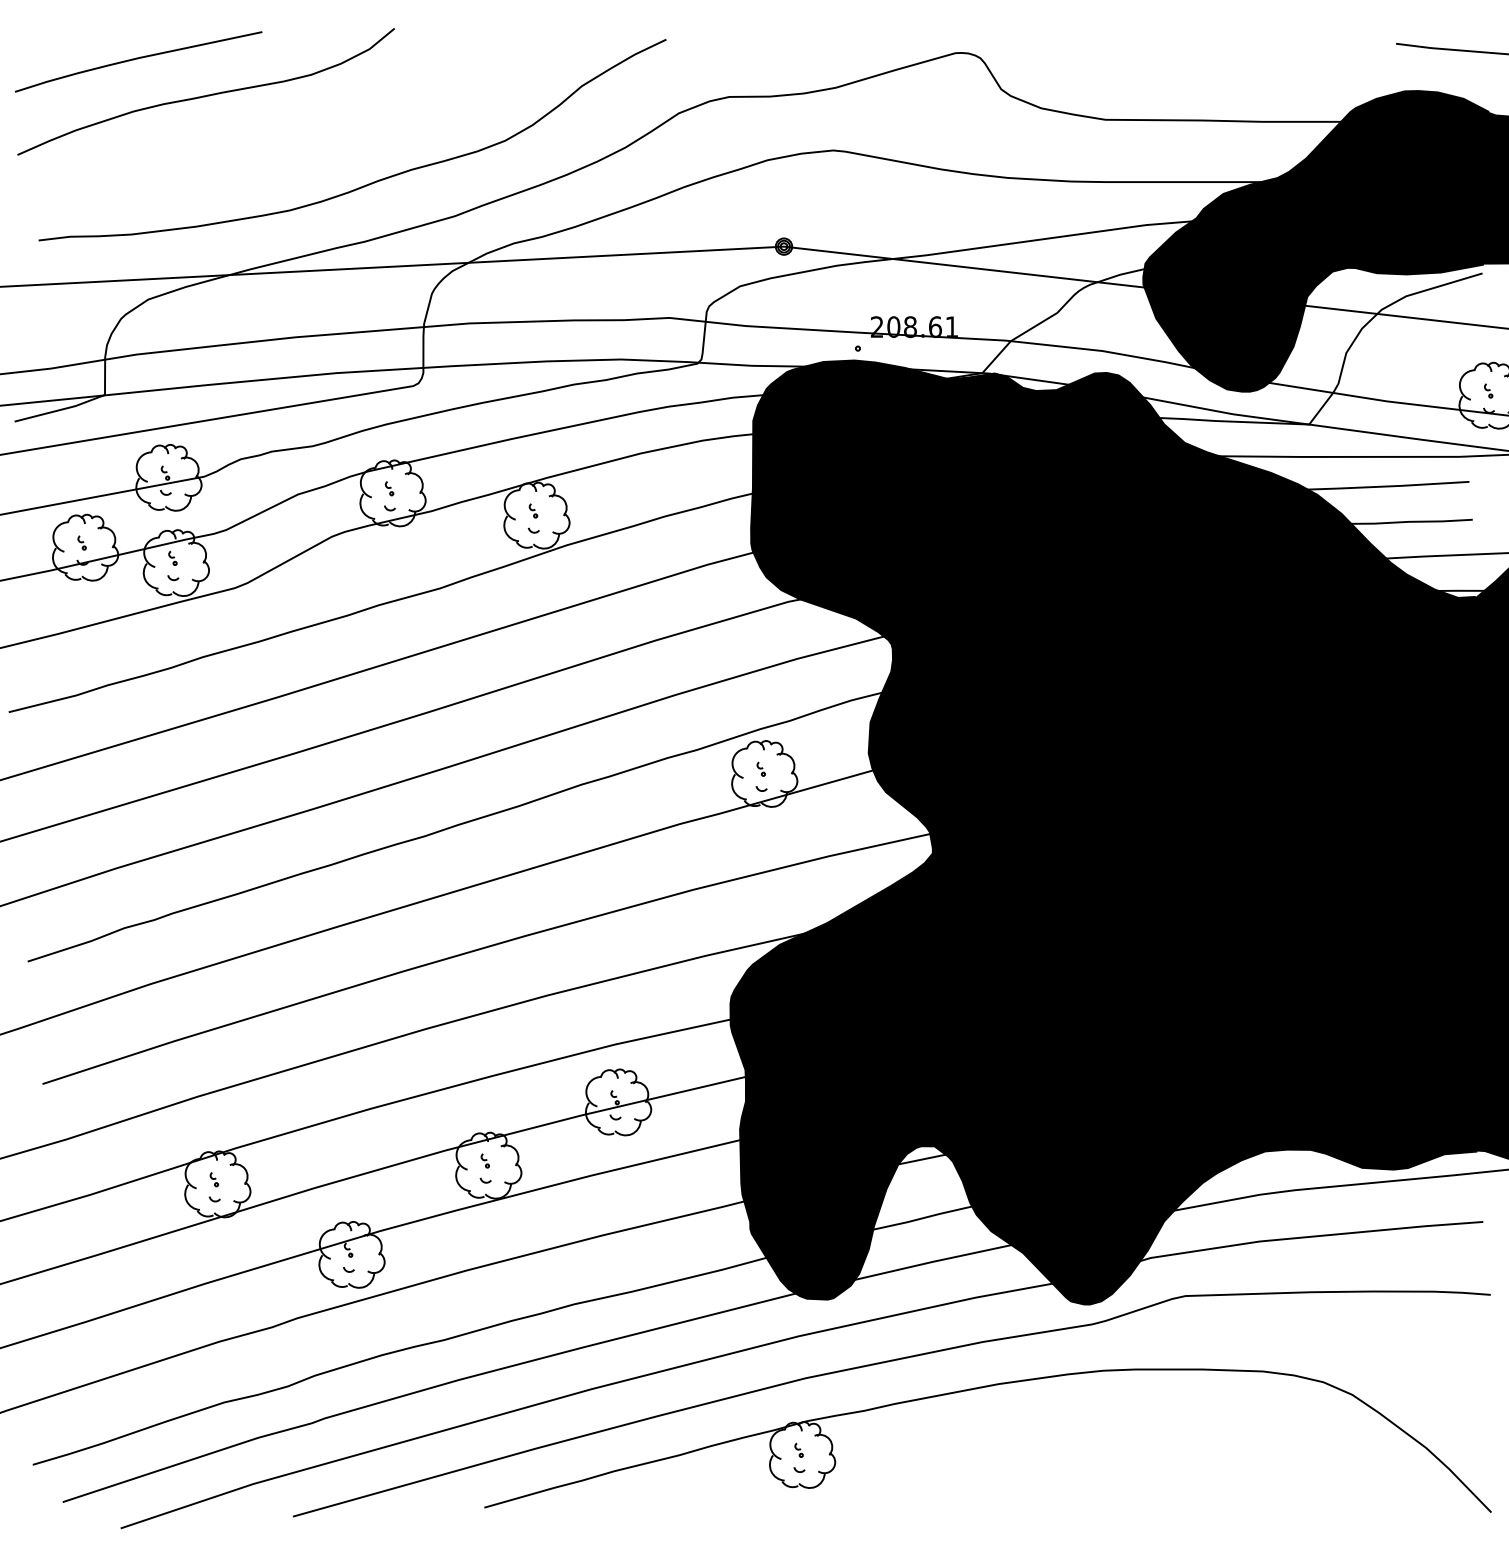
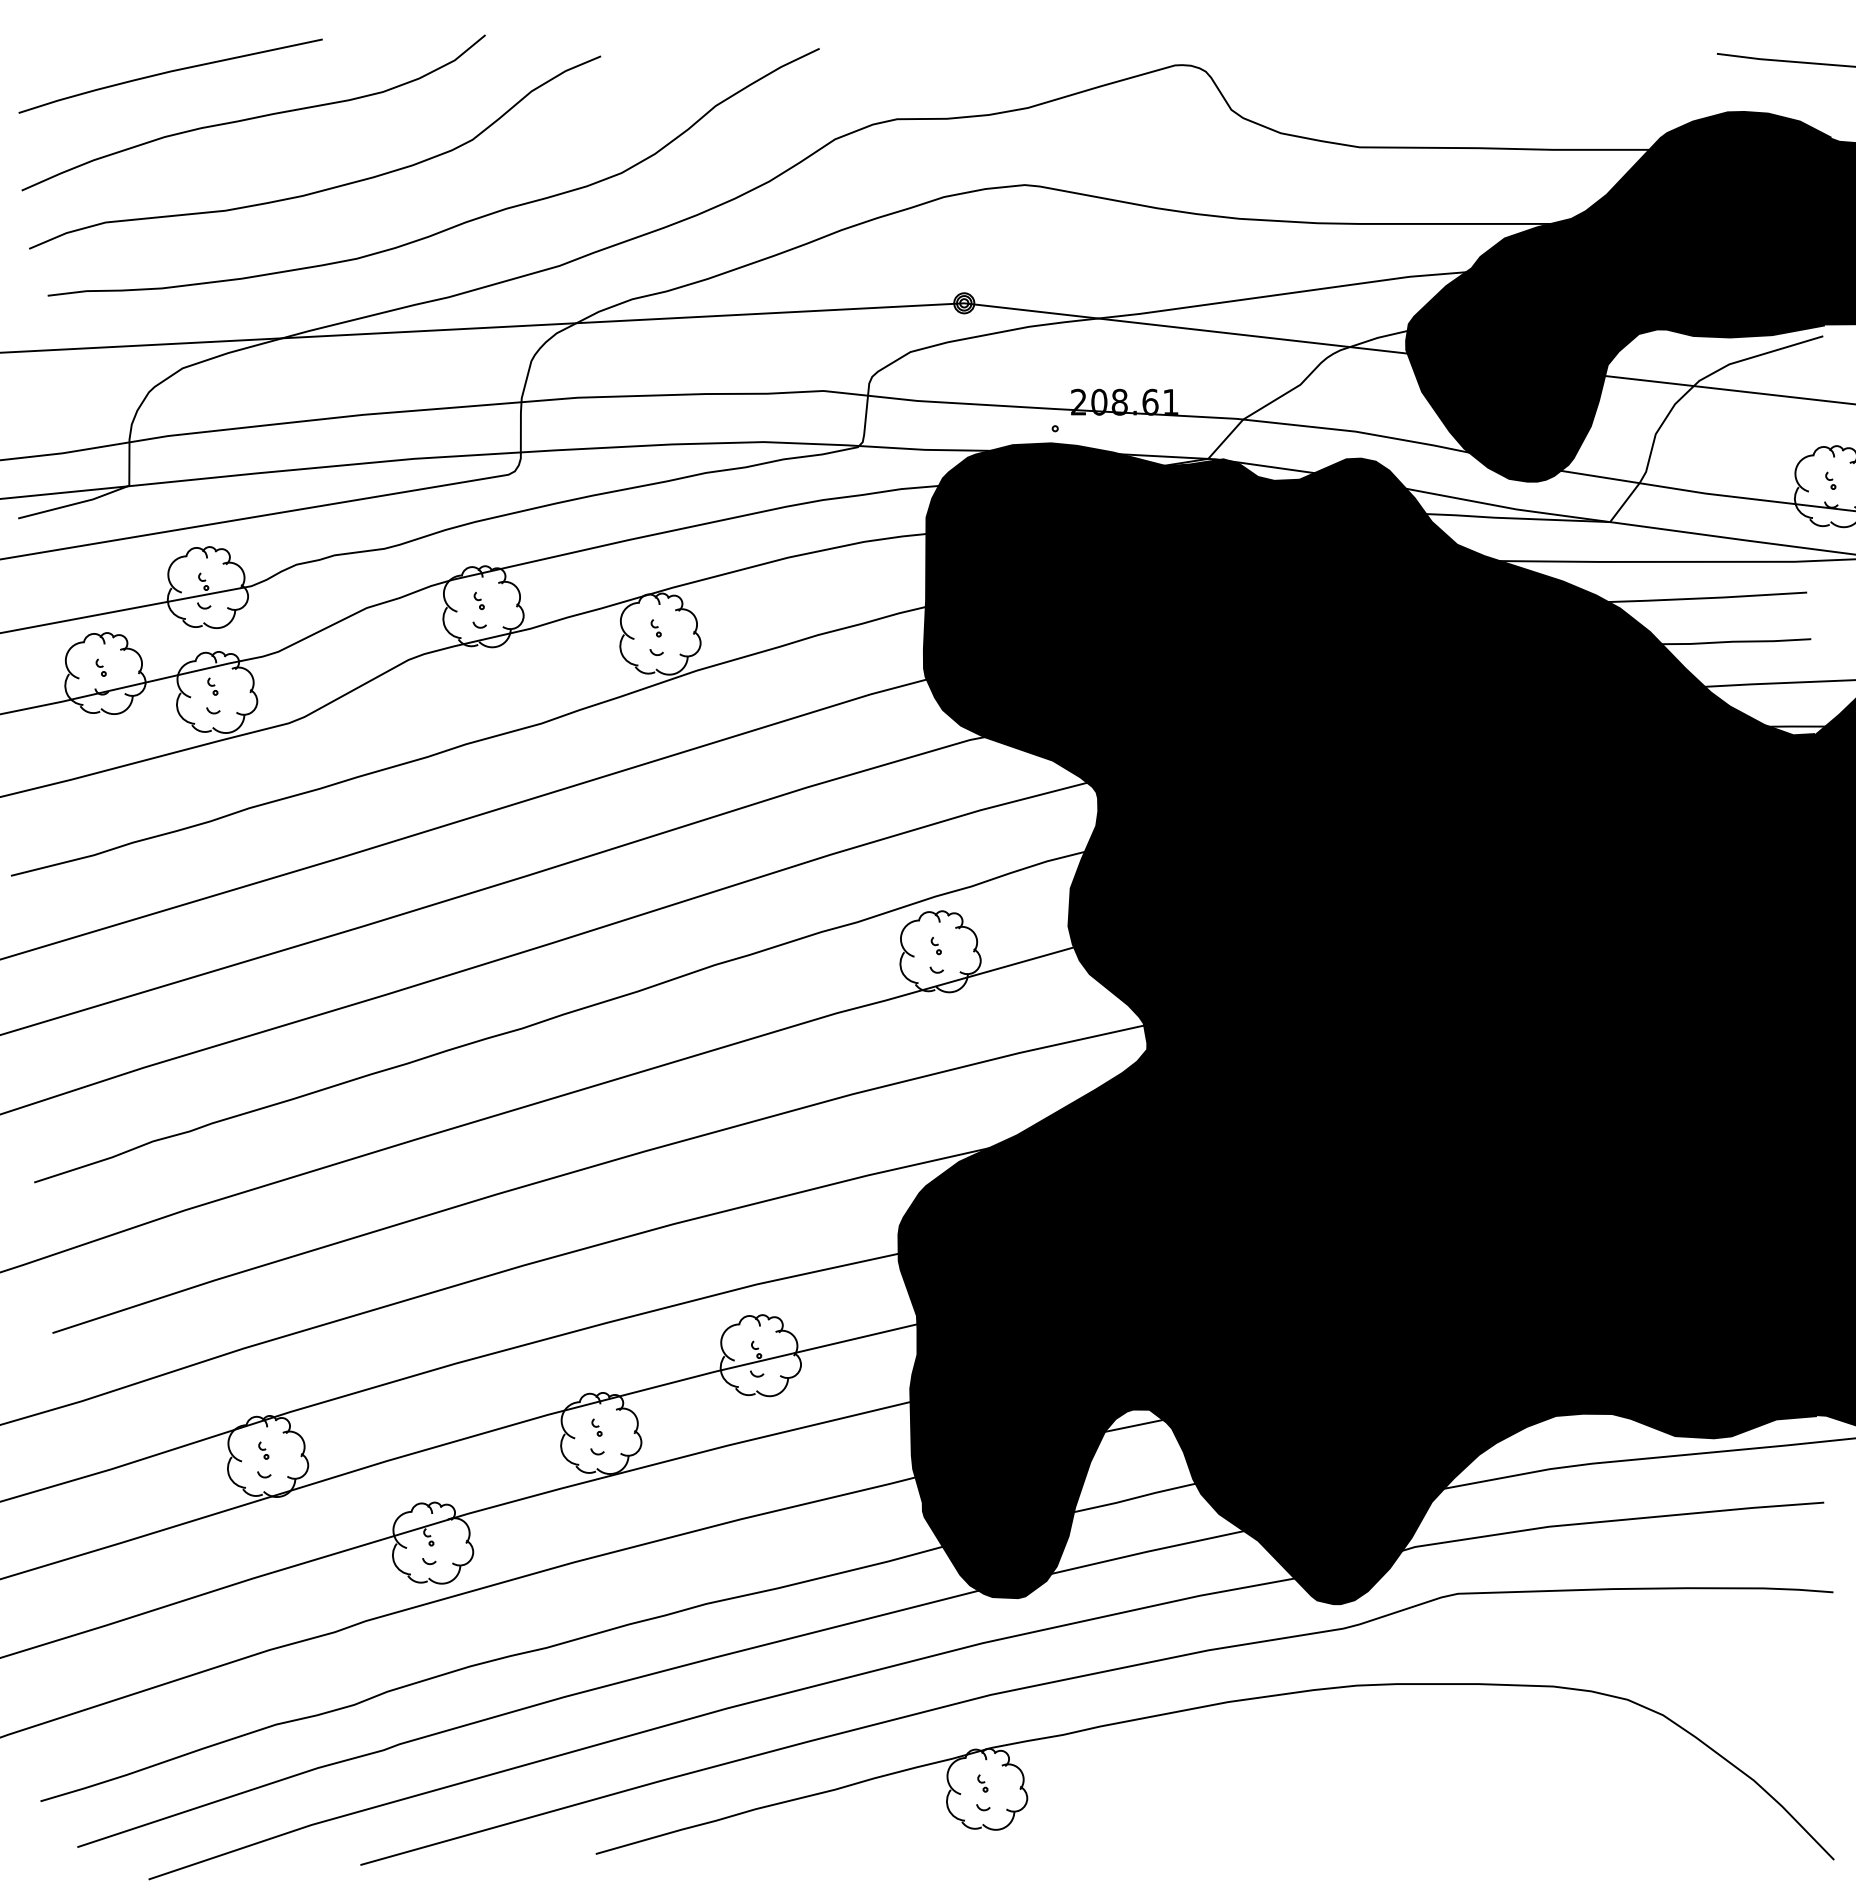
curve: (265, 153) -> (326, 188), added

